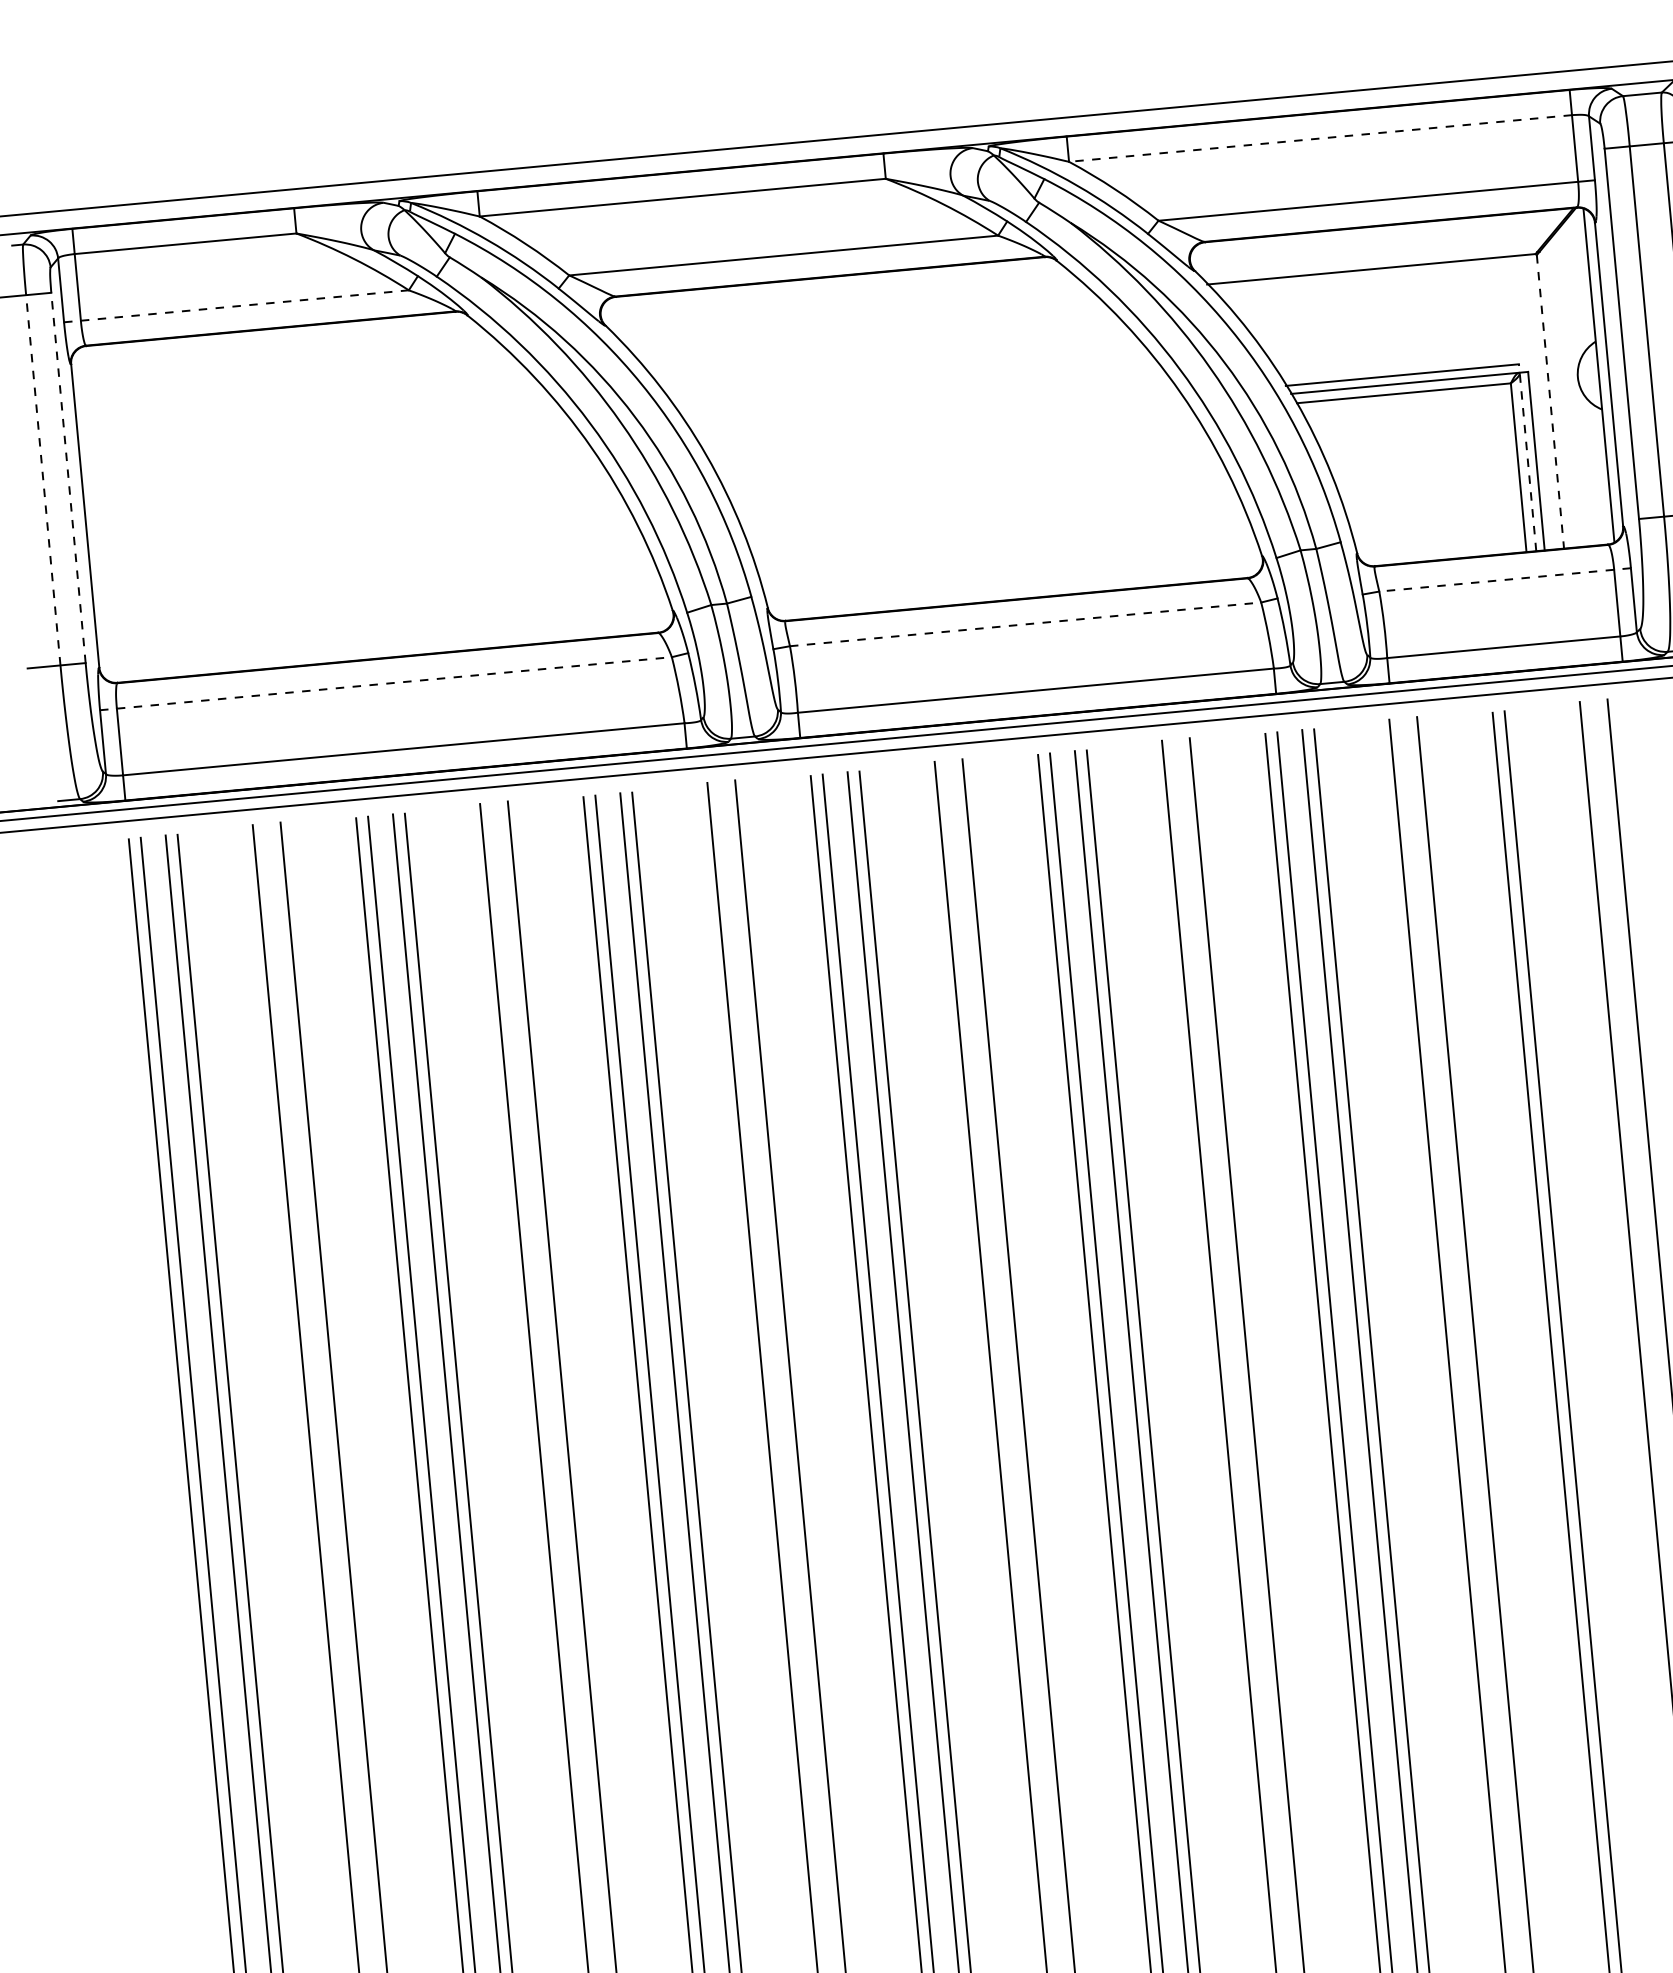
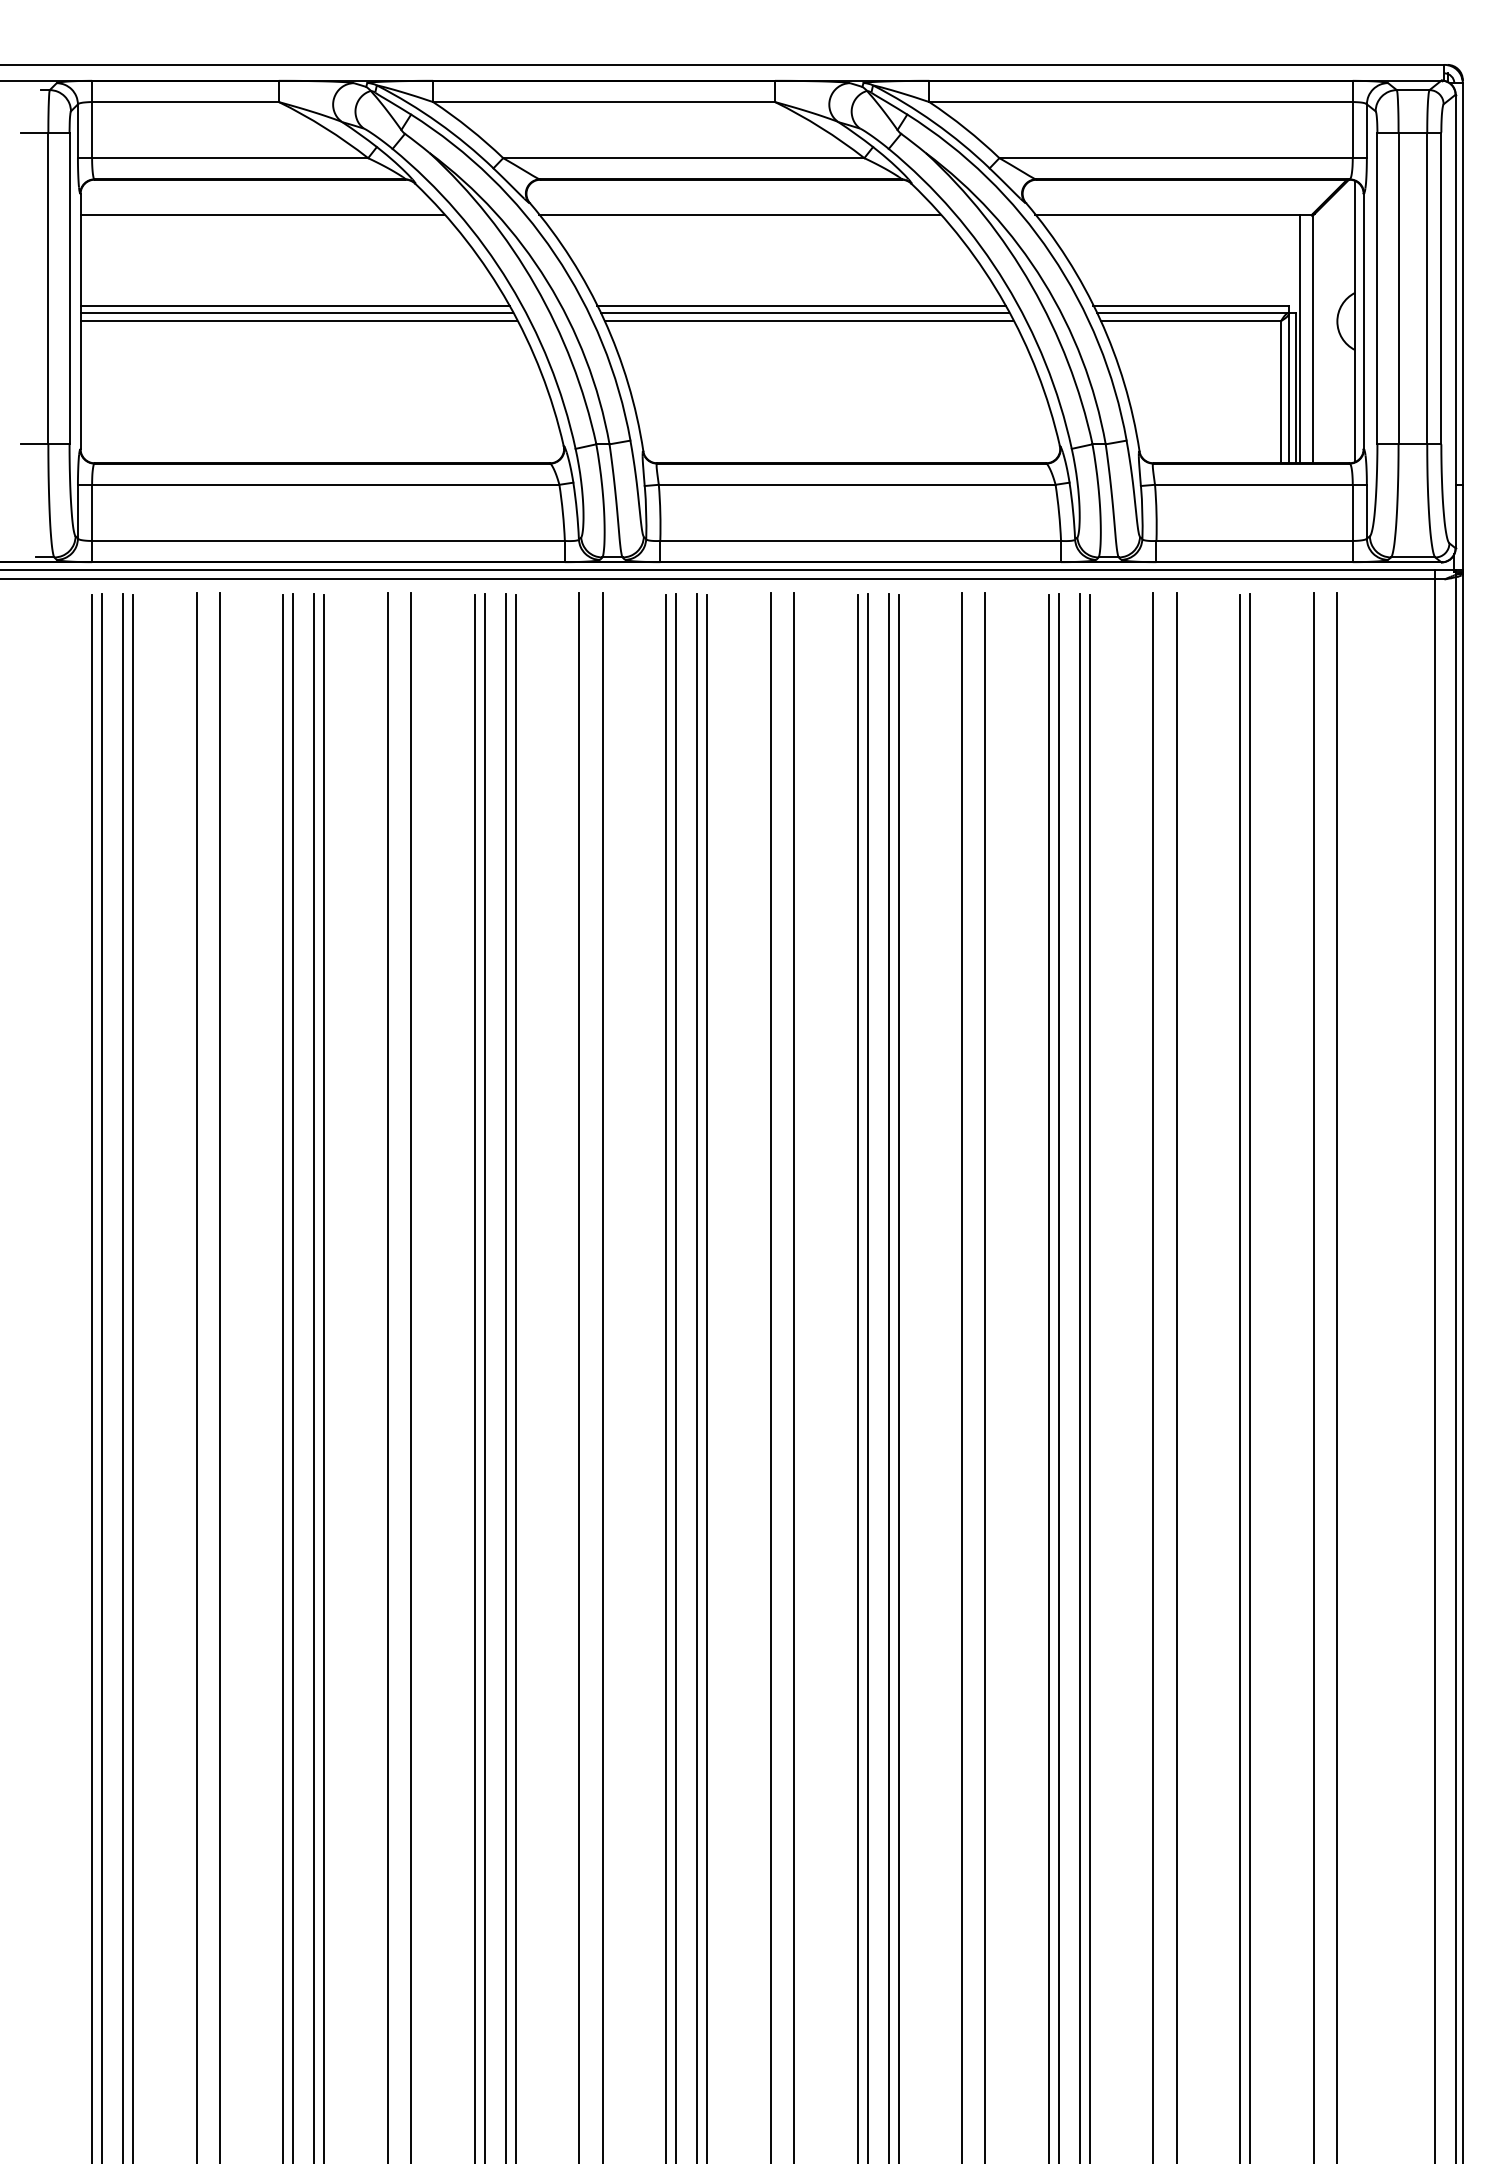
line: (1321, 138) -> (1141, 102), dashed -> solid
line: (236, 306) -> (223, 158), dashed -> solid
line: (854, 317) -> (738, 215), added
line: (288, 370) -> (261, 215), added
line: (1550, 401) -> (1312, 339), dashed -> solid
line: (1534, 403) -> (1299, 339), added
line: (938, 417) -> (800, 305), added
line: (944, 425) -> (804, 312), added
line: (949, 435) -> (808, 321), added
line: (1527, 457) -> (1289, 384), dashed -> solid
line: (337, 473) -> (294, 305), added
line: (68, 478) -> (69, 288), dashed -> solid
line: (43, 480) -> (48, 288), dashed -> solid
line: (340, 481) -> (296, 312), added
line: (344, 491) -> (298, 321), added
line: (1504, 579) -> (1260, 484), dashed -> solid
line: (1025, 623) -> (857, 484), dashed -> solid
line: (385, 683) -> (318, 484), dashed -> solid

